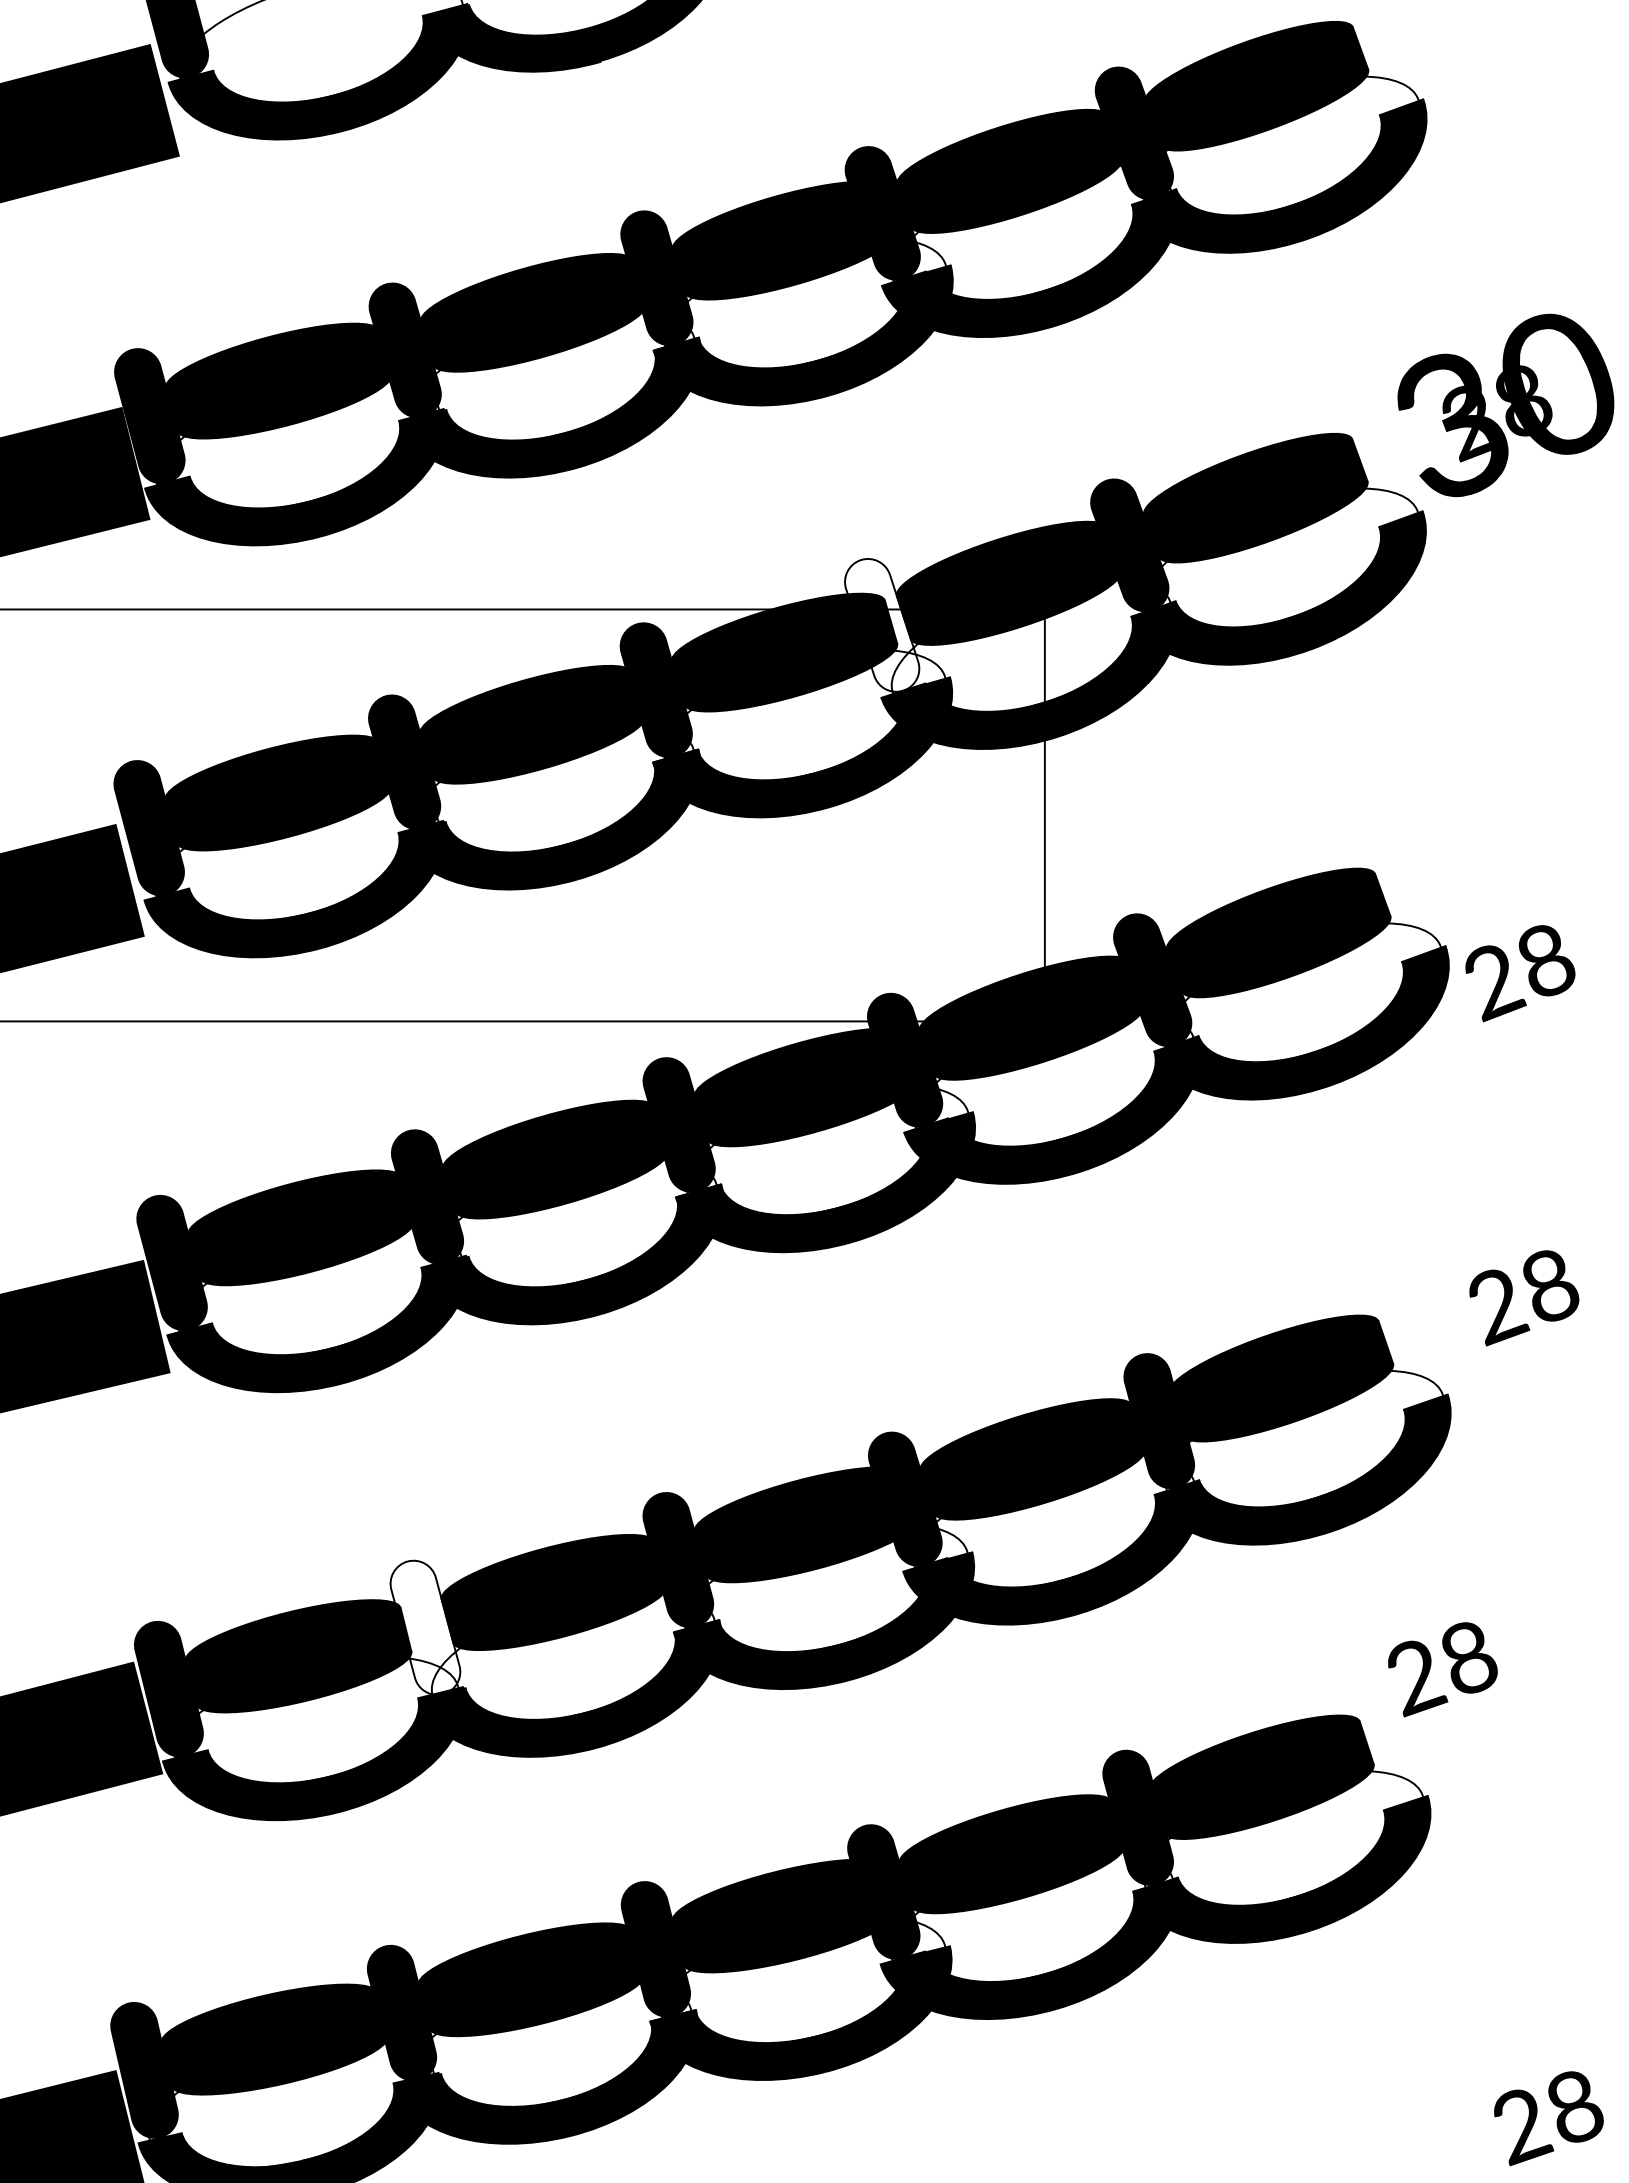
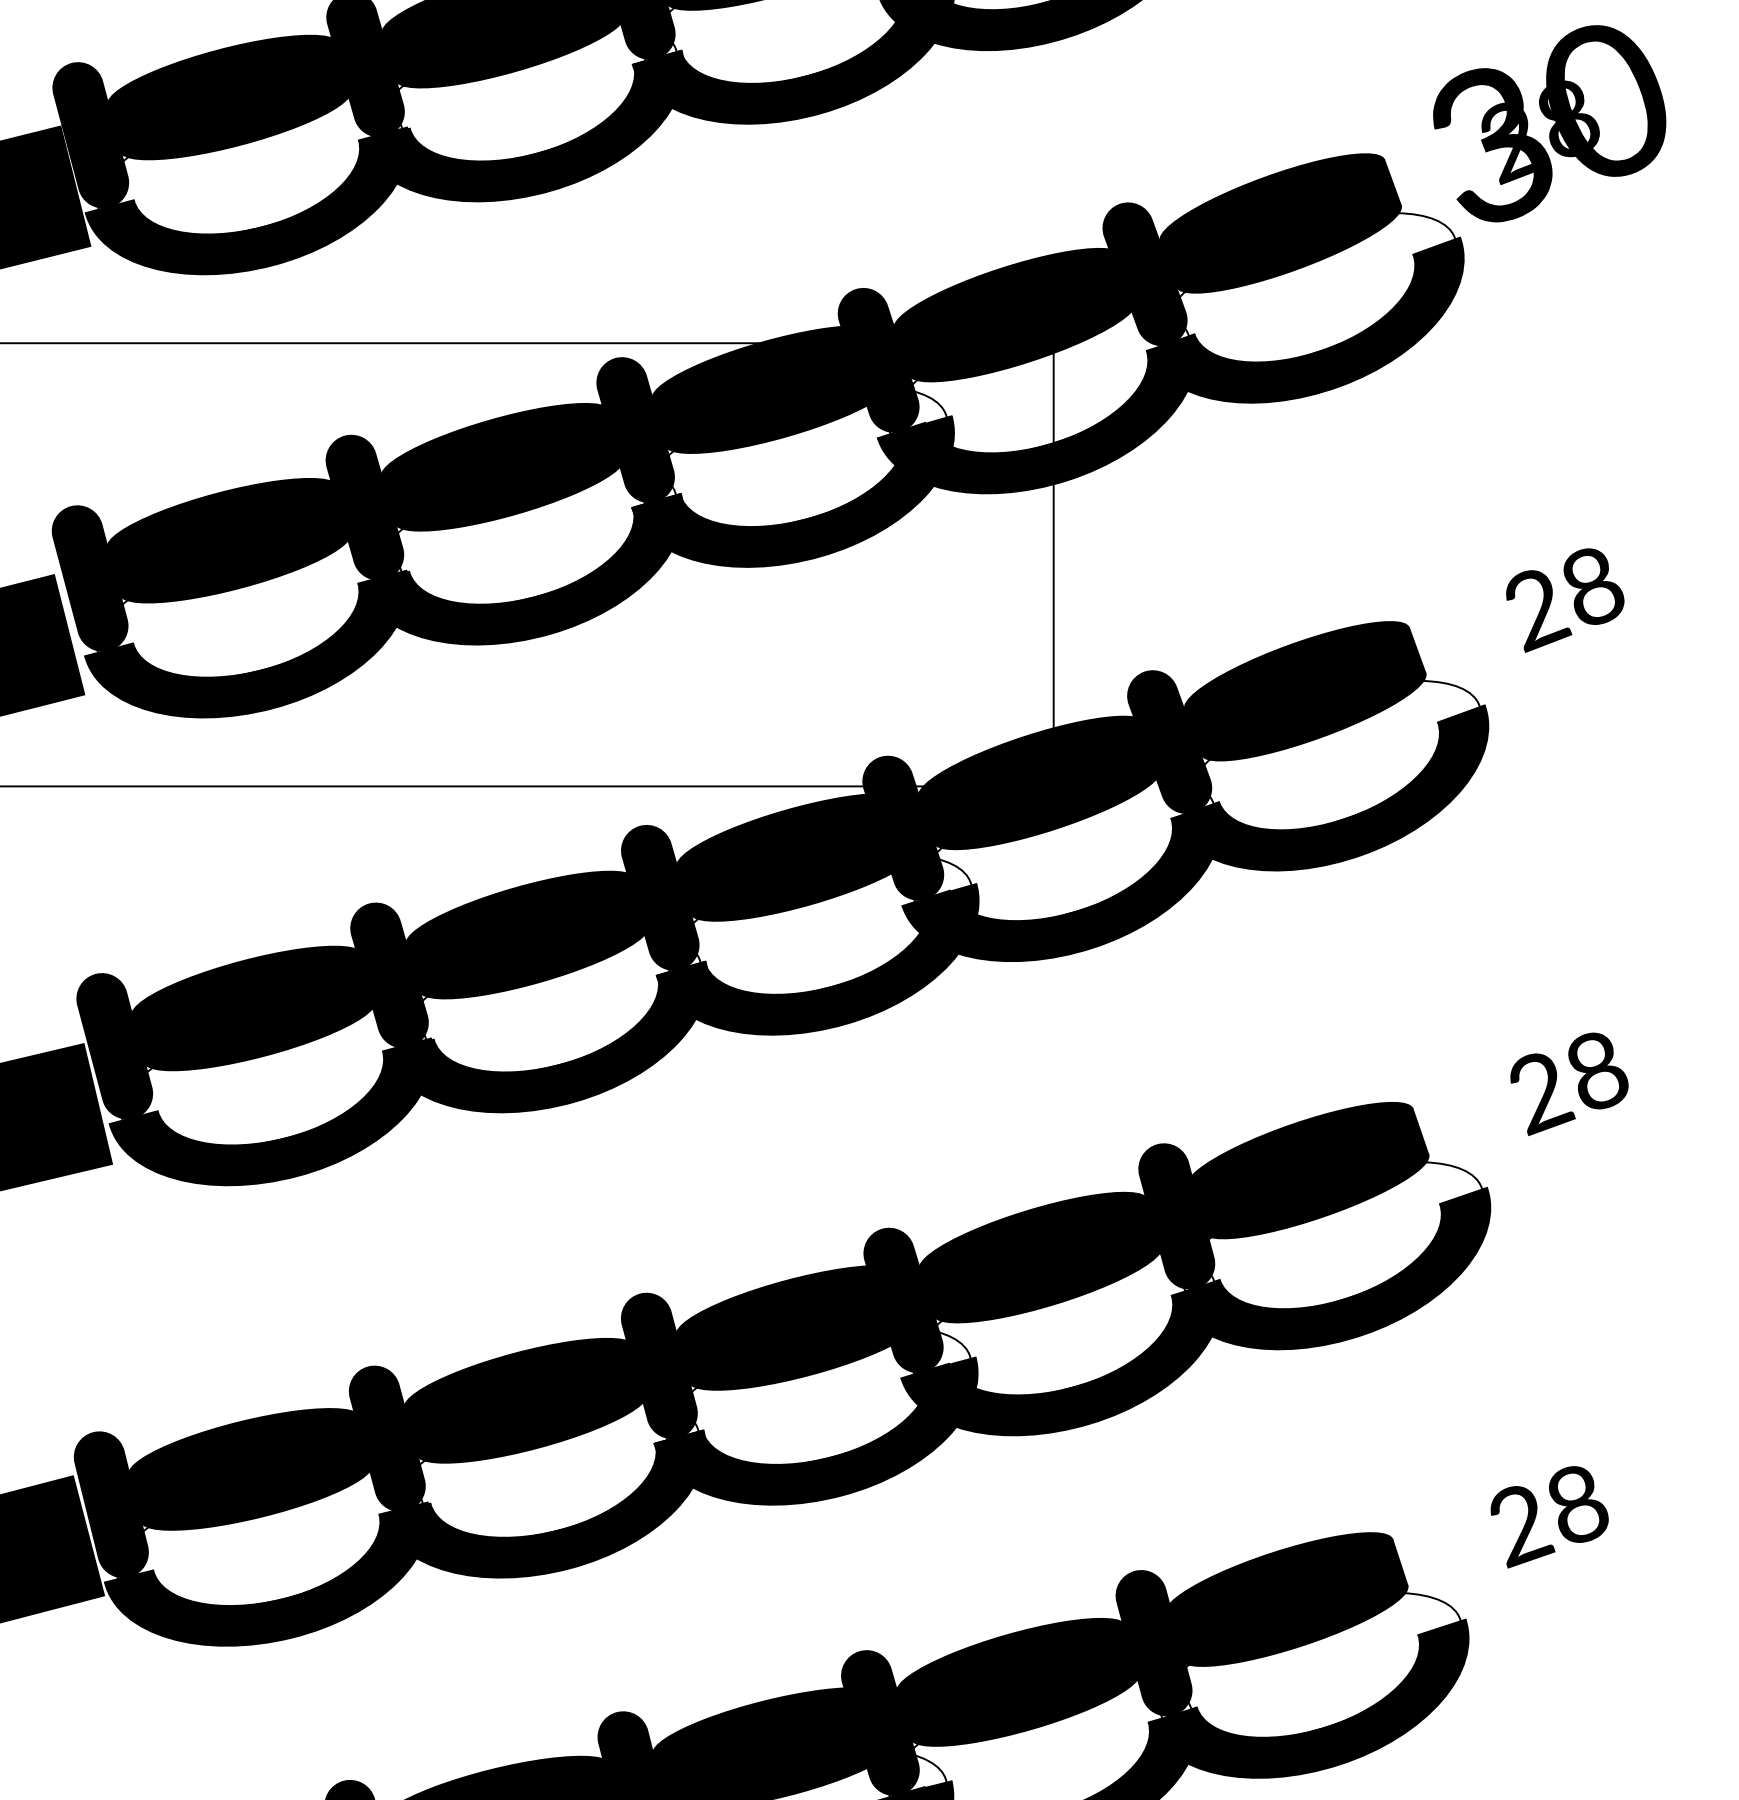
fill: (882, 625) -> (879, 360), added
text: (1520, 973) -> (1565, 600), moved
fill: (425, 1627) -> (387, 1438), added
text: (1442, 1669) -> (1549, 1516), moved

